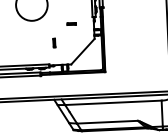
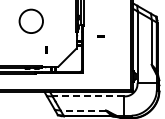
part: (70, 23) -> (100, 36), moved
line: (113, 102) -> (88, 96), solid -> dashed
line: (107, 122) -> (83, 110), solid -> dashed

